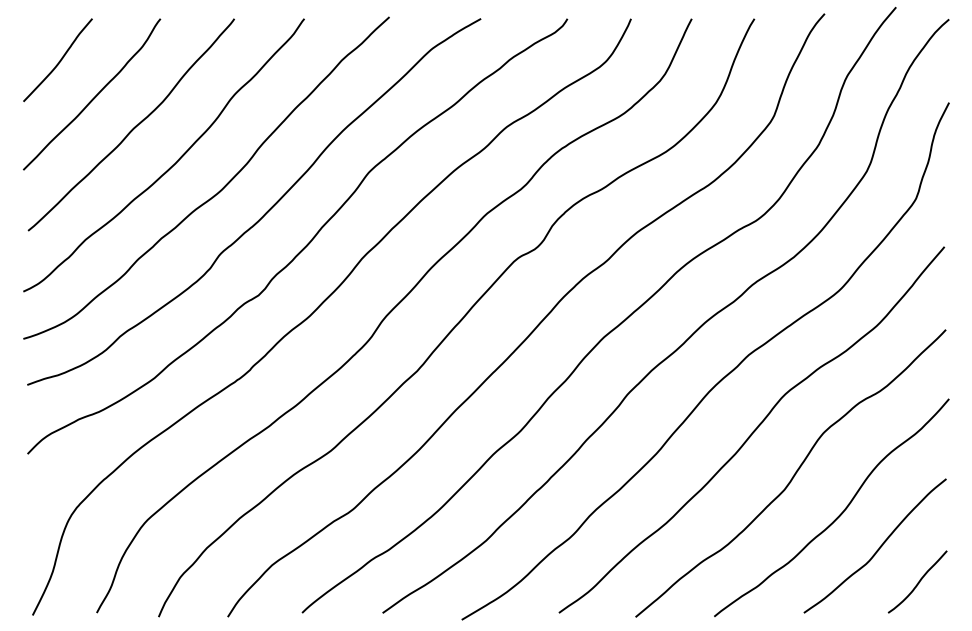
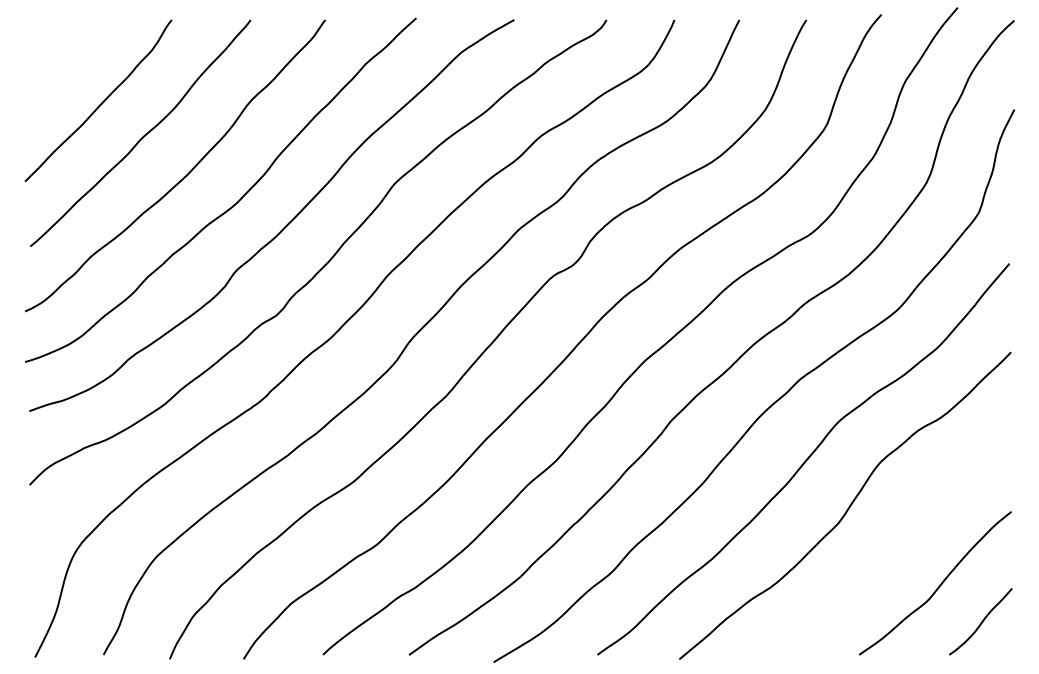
curve: (59, 60) -> (63, 64), removed
curve: (838, 515) -> (896, 550), removed

